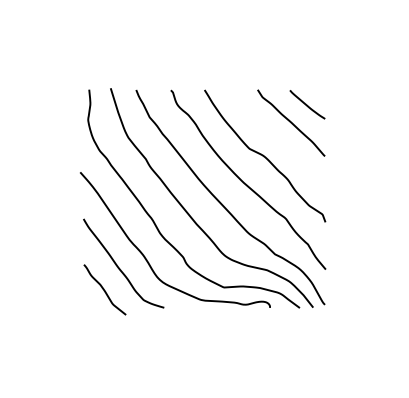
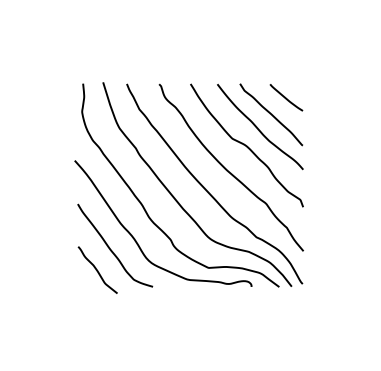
curve: (277, 137) -> (258, 128), added

